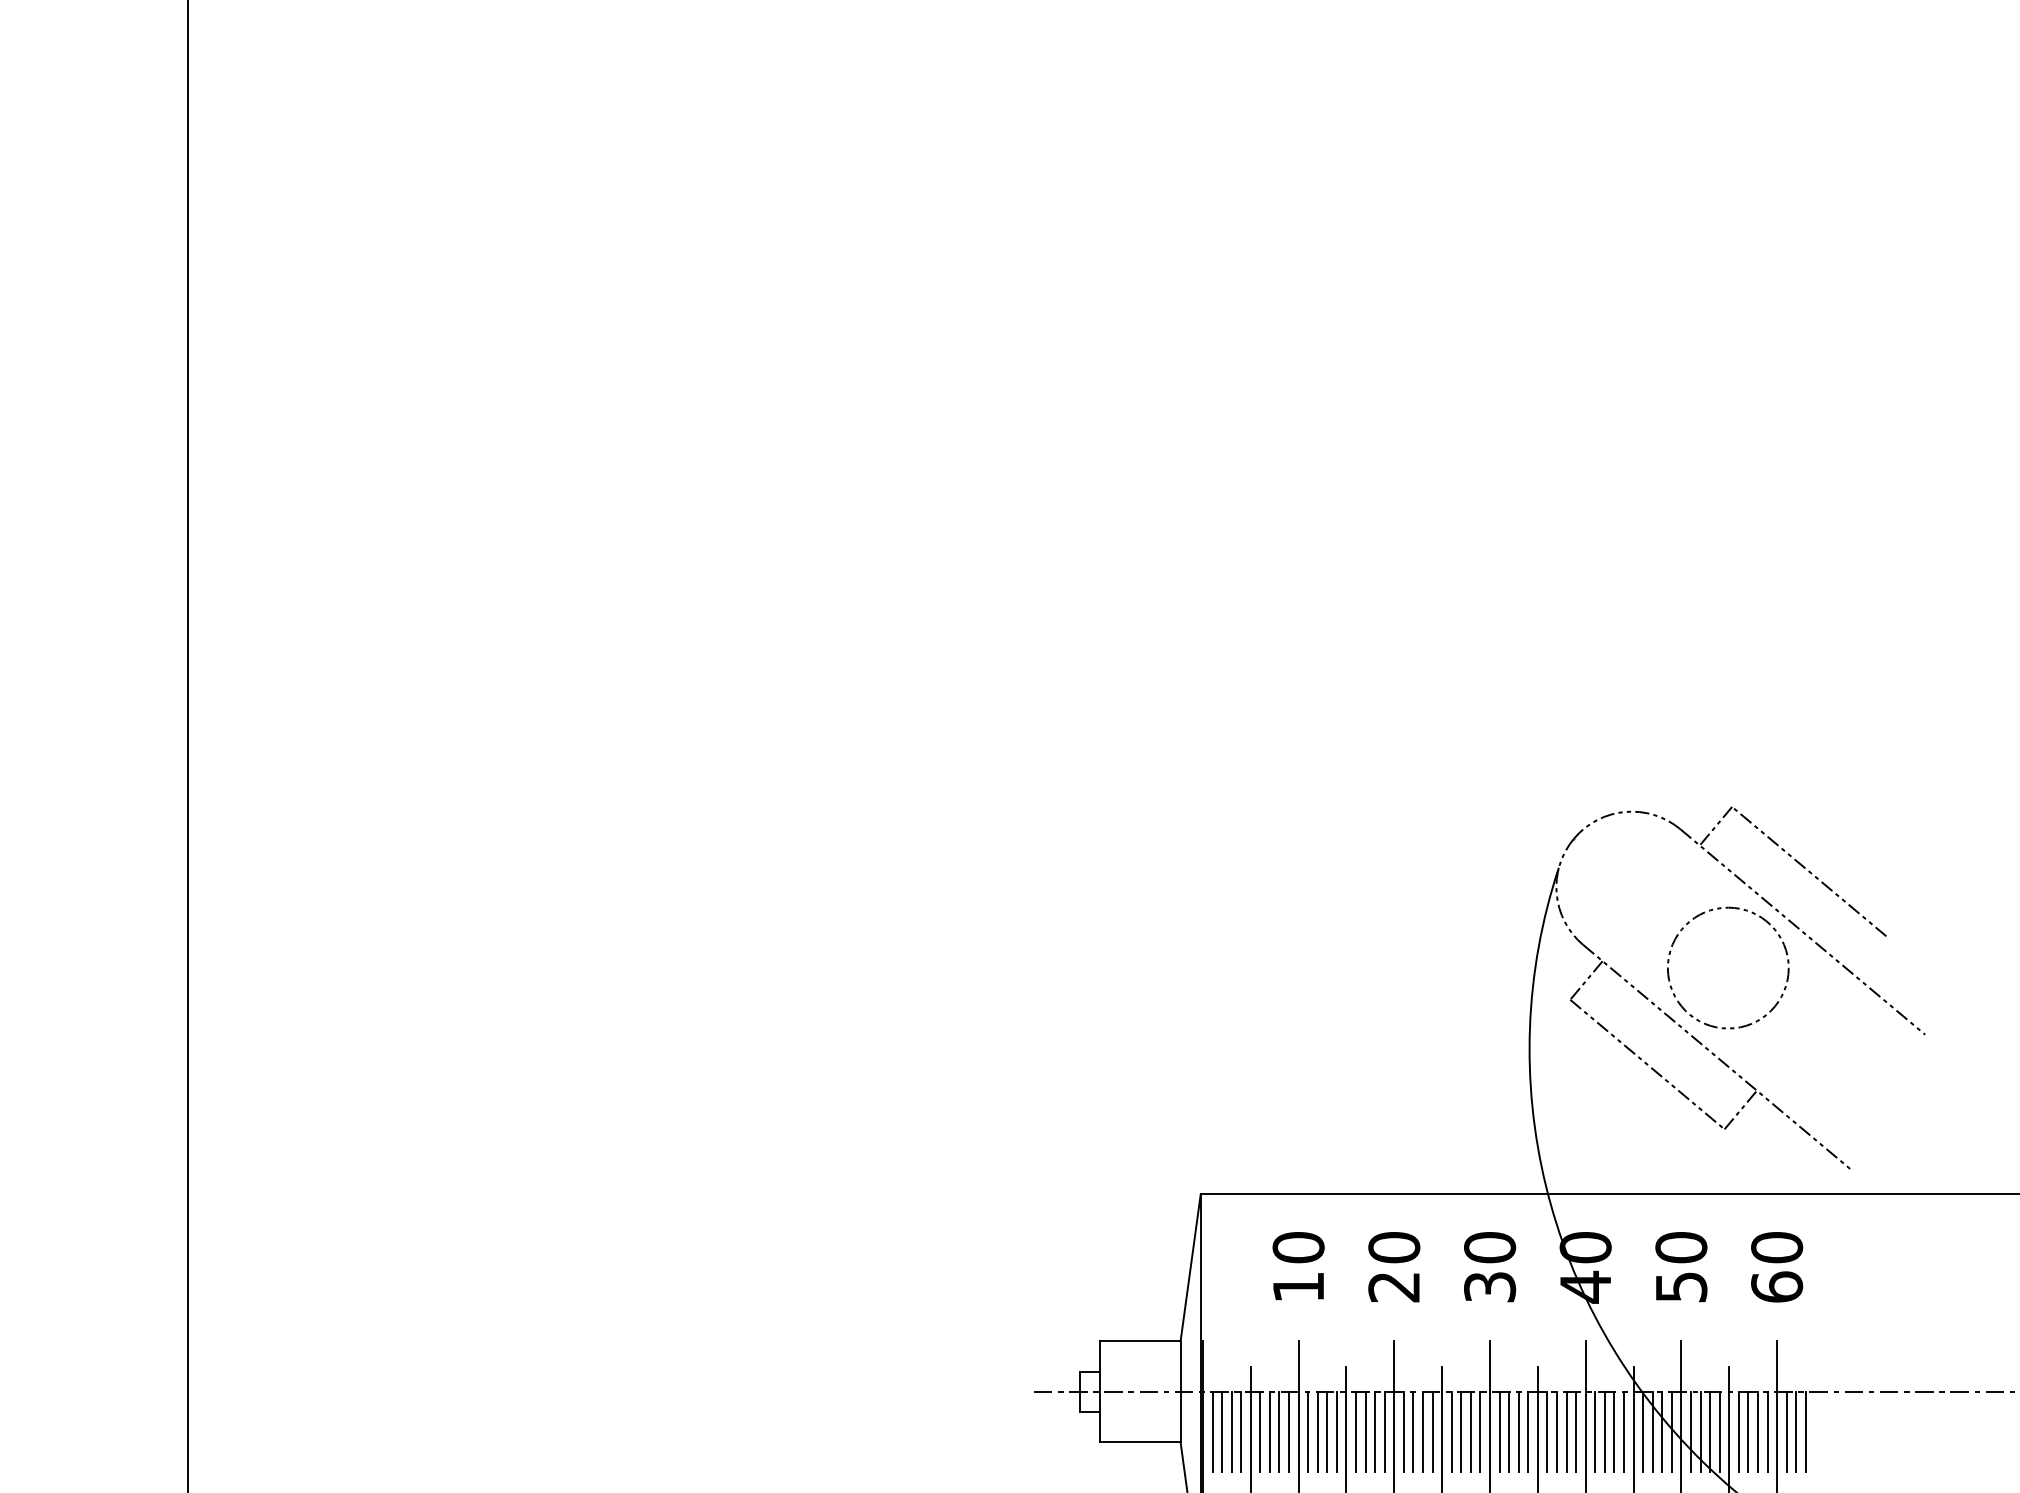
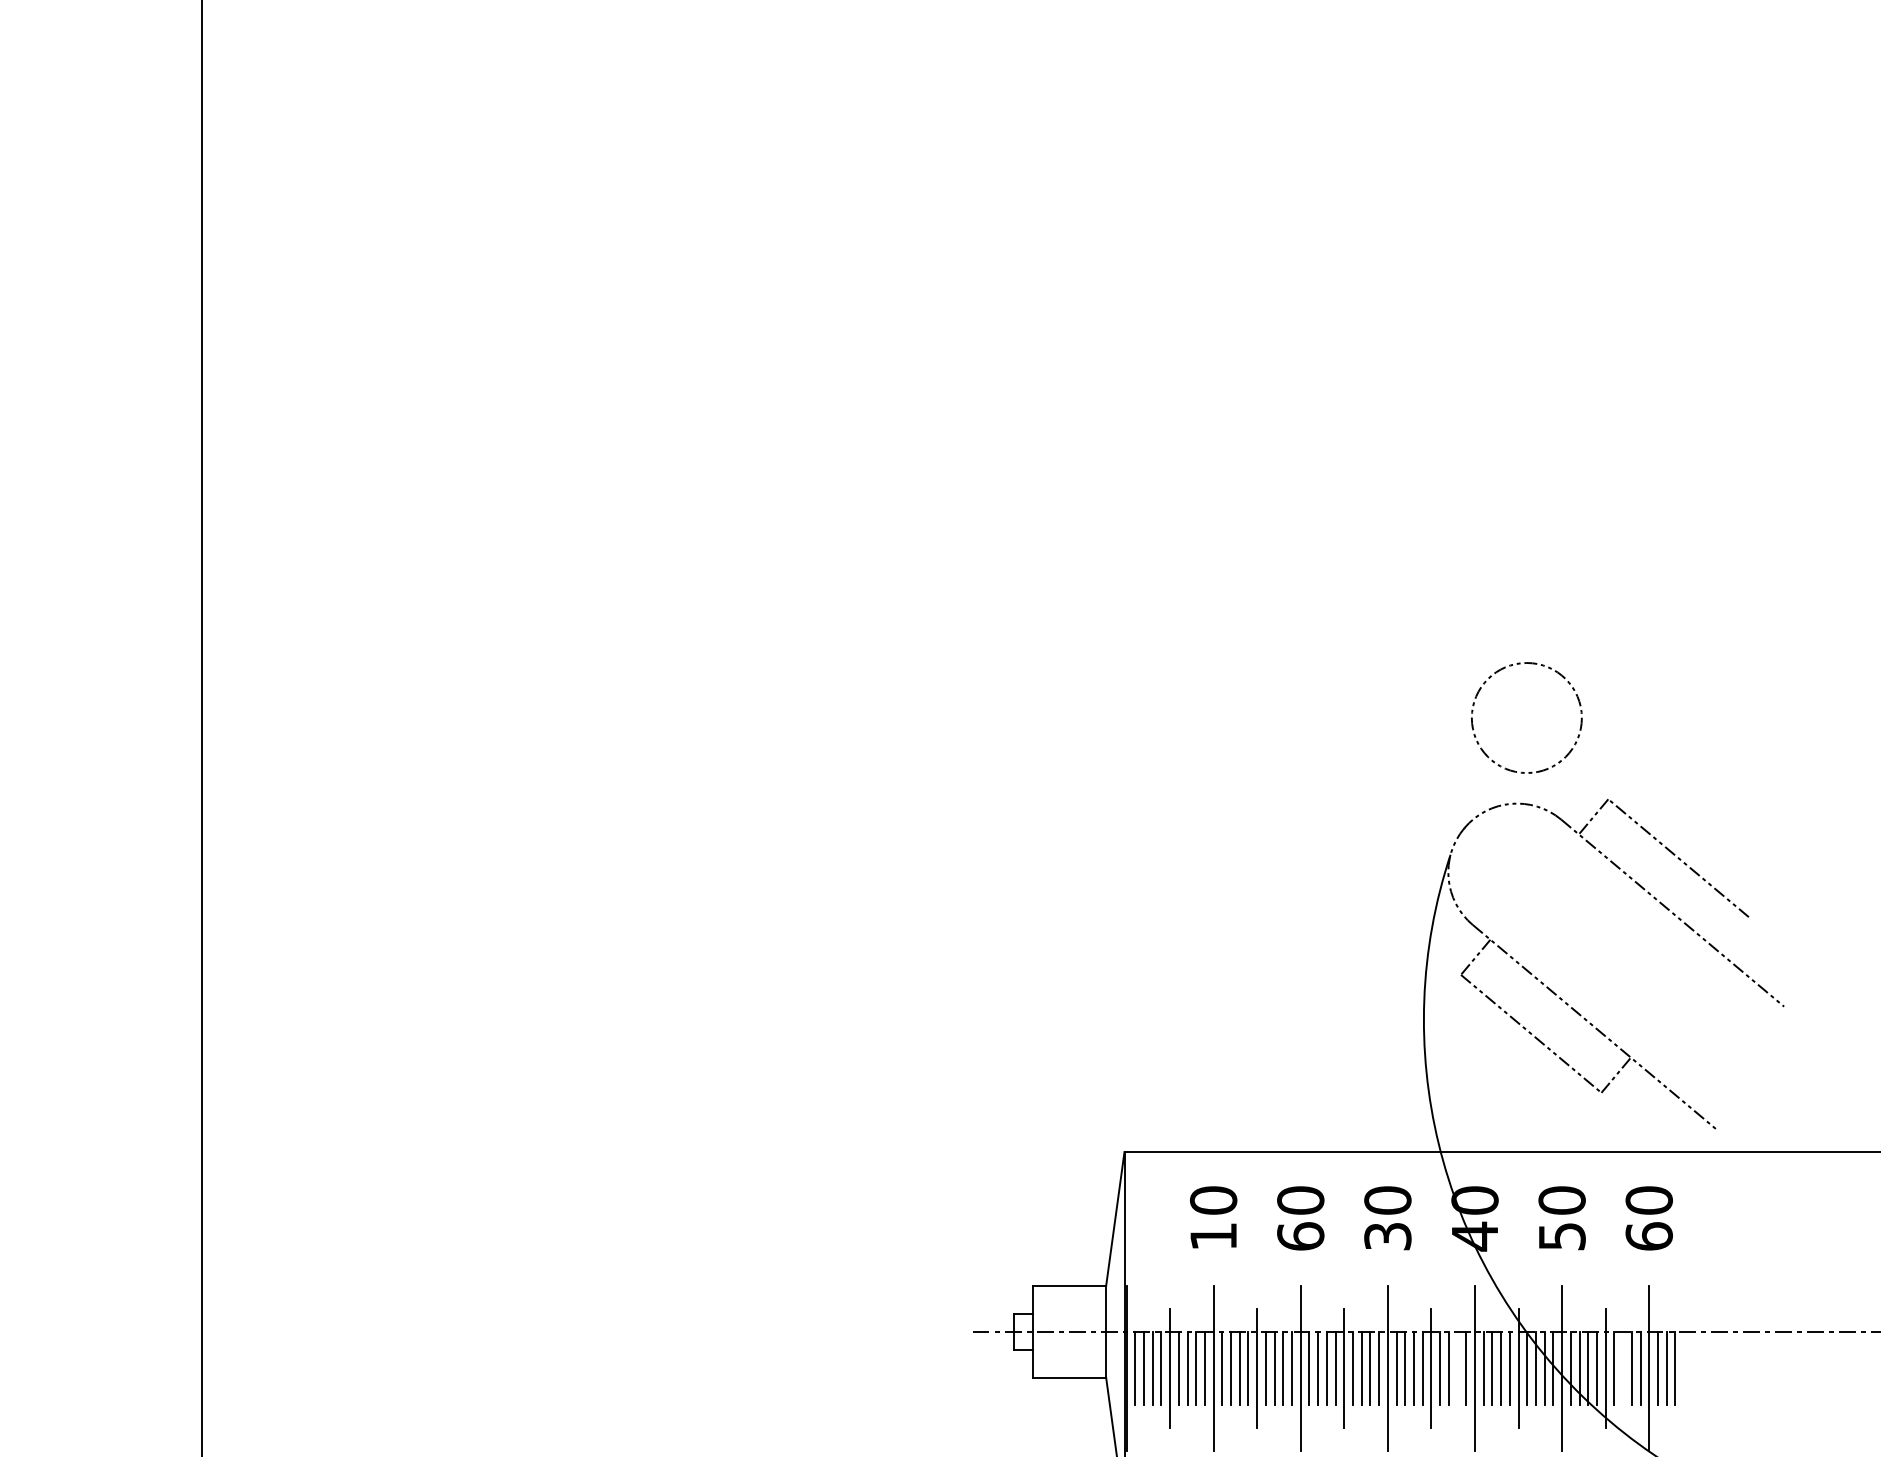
circle: (1727, 967) -> (1526, 717), moved
text: (1394, 1287) -> (1300, 1236), 20 -> 60
line: (1566, 1432) -> (1457, 1368), removed
line: (1748, 1432) -> (1623, 1368), removed

